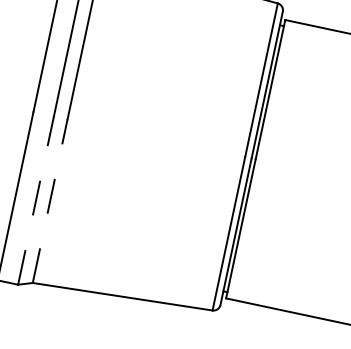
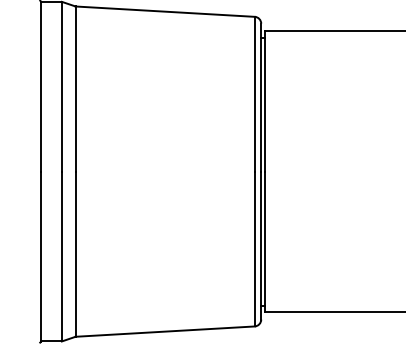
line: (35, 200) -> (61, 256), dashed -> solid
line: (49, 201) -> (75, 254), dashed -> solid

